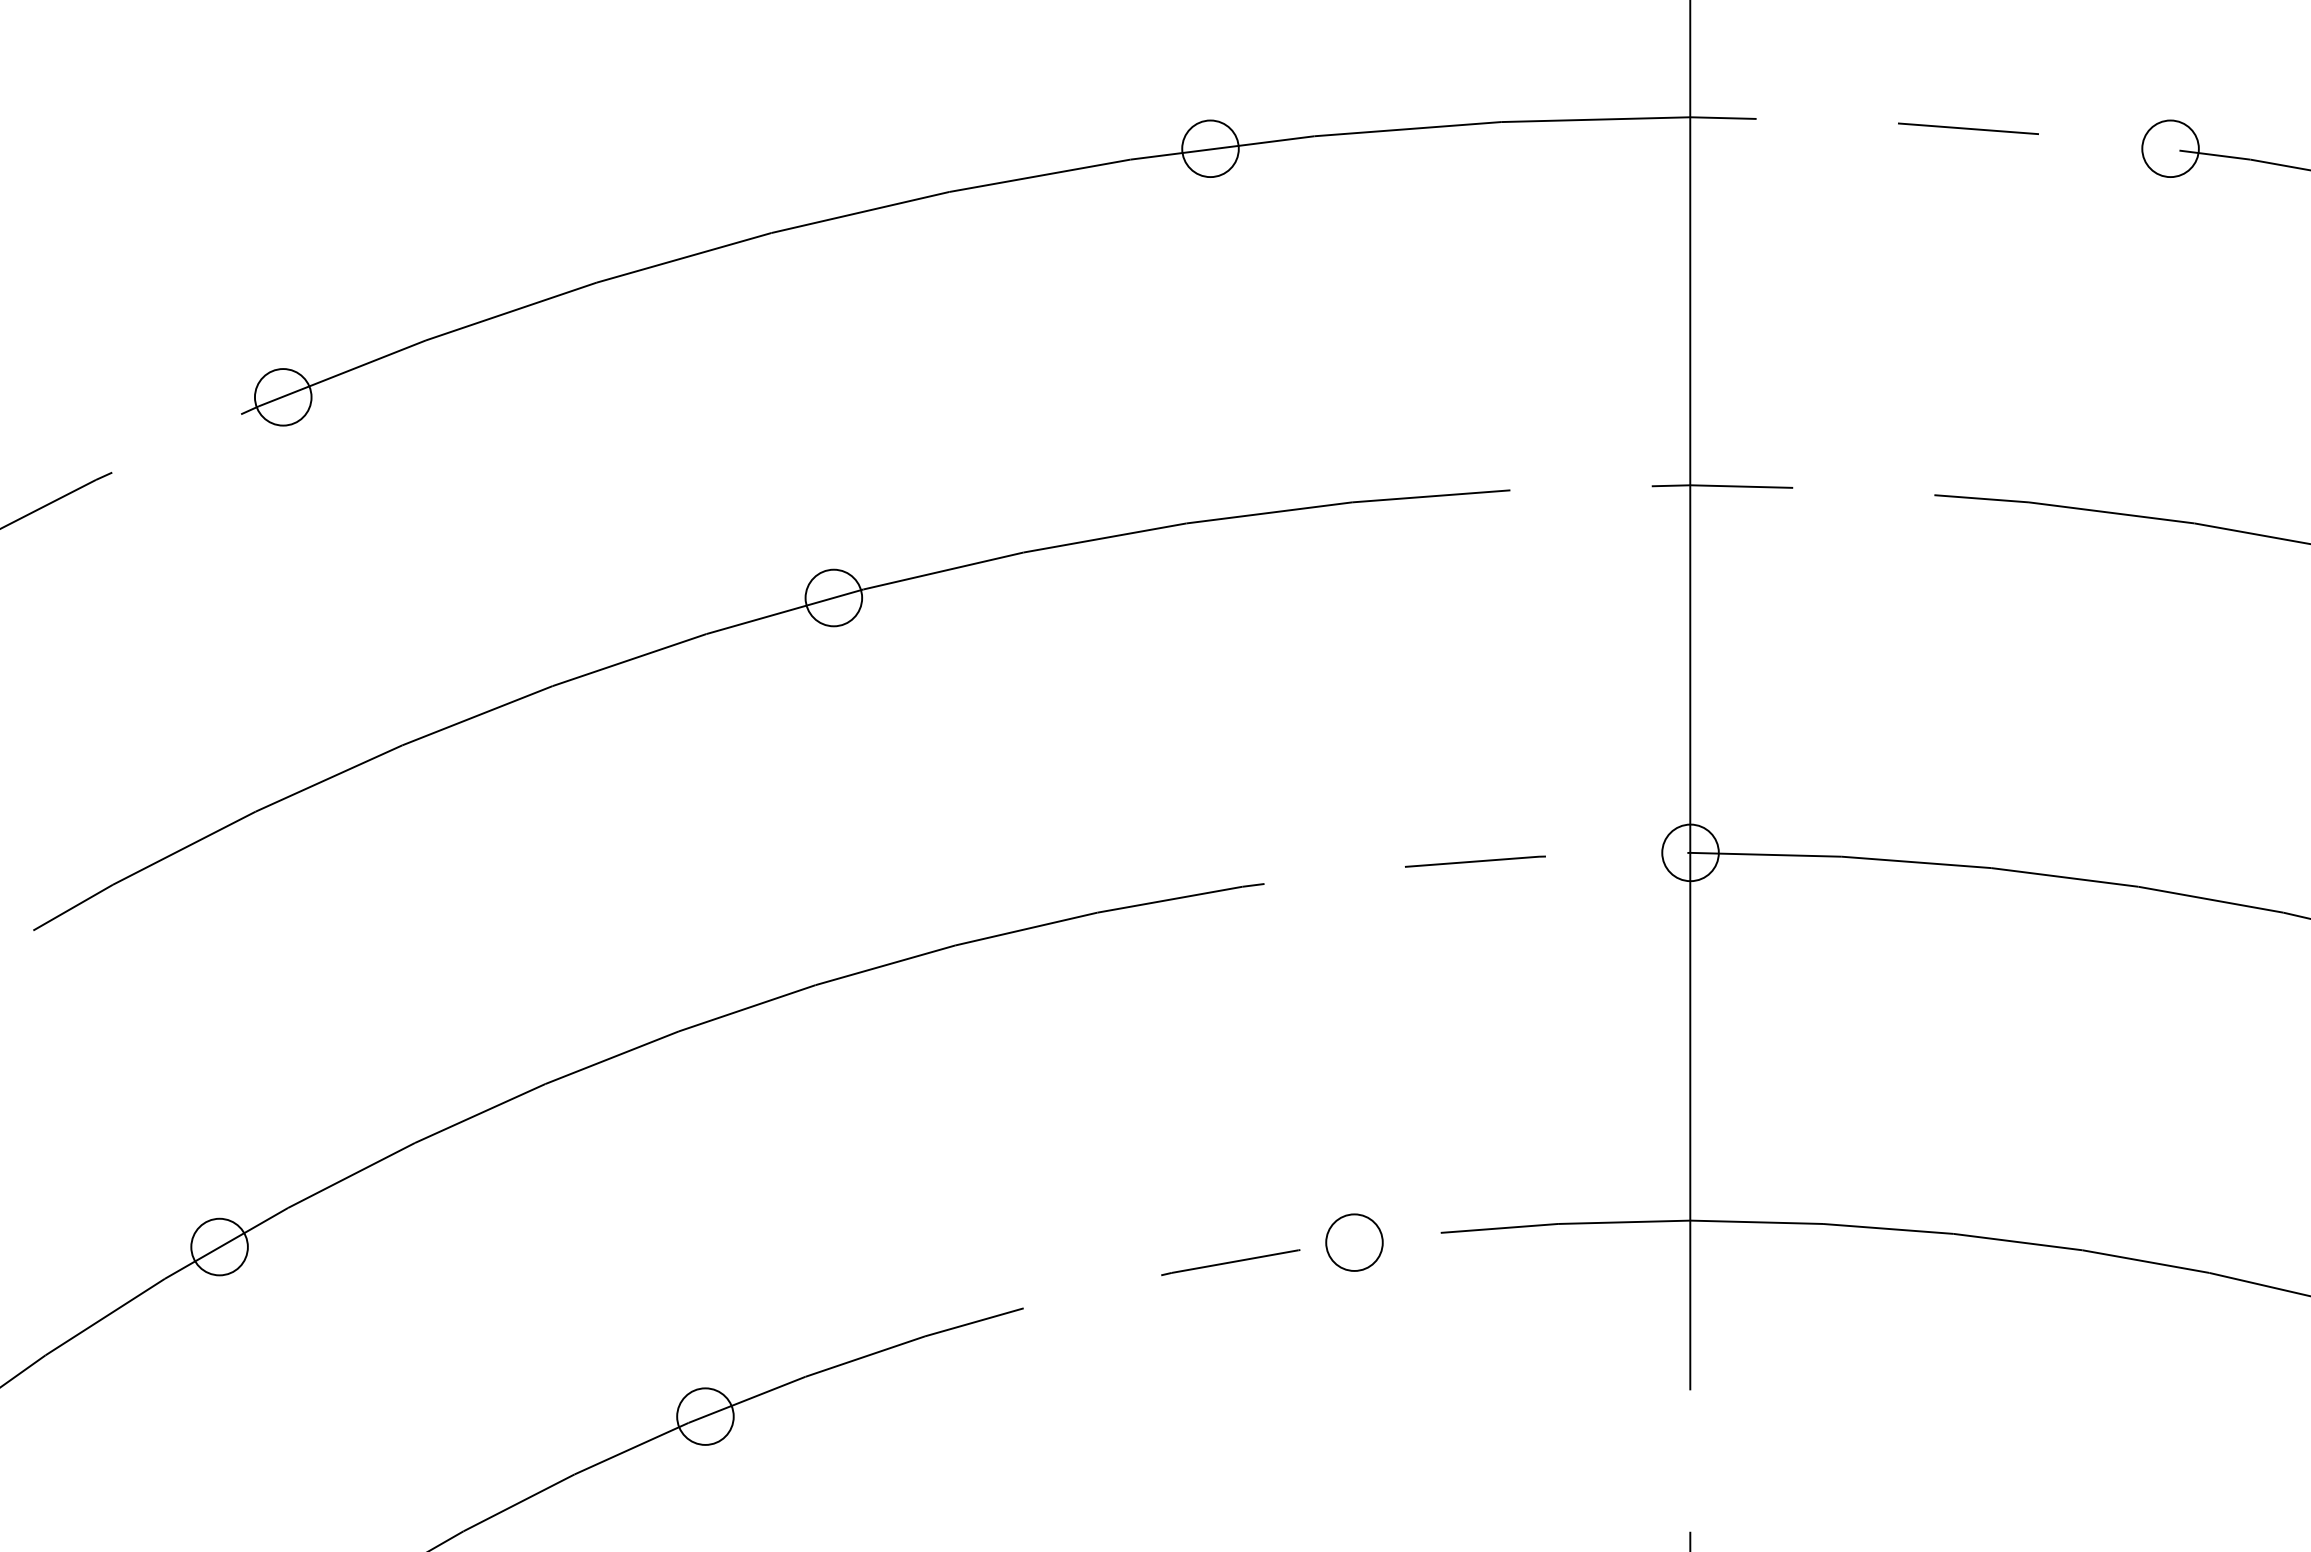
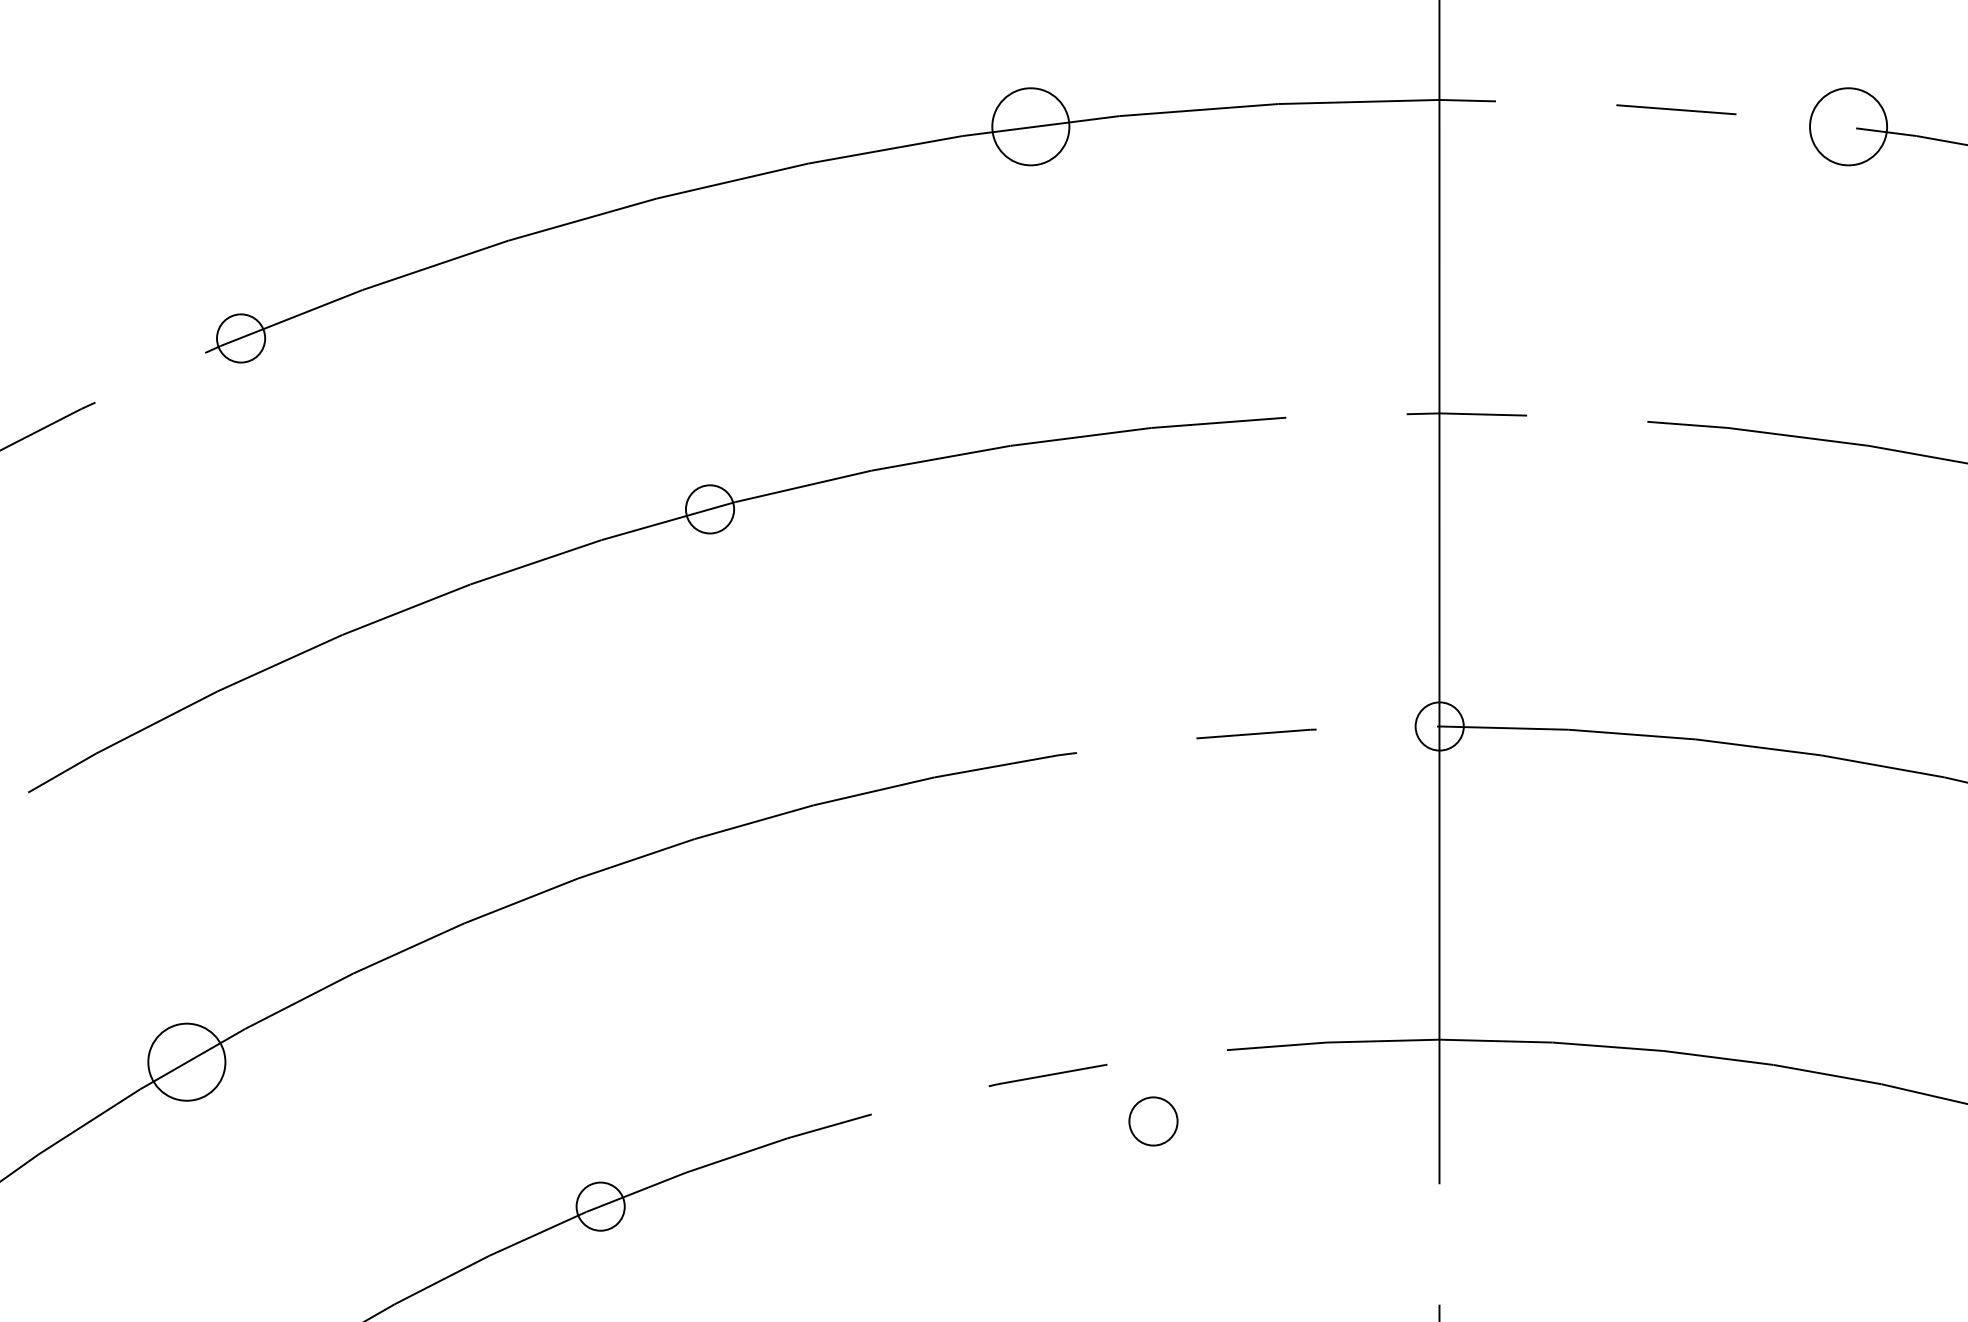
circle: (1210, 148) -> (1030, 126), size x1.6
circle: (2170, 148) -> (1848, 126), size x1.6
circle: (1354, 1242) -> (1153, 1121), moved
circle: (219, 1247) -> (186, 1062), size x1.6

